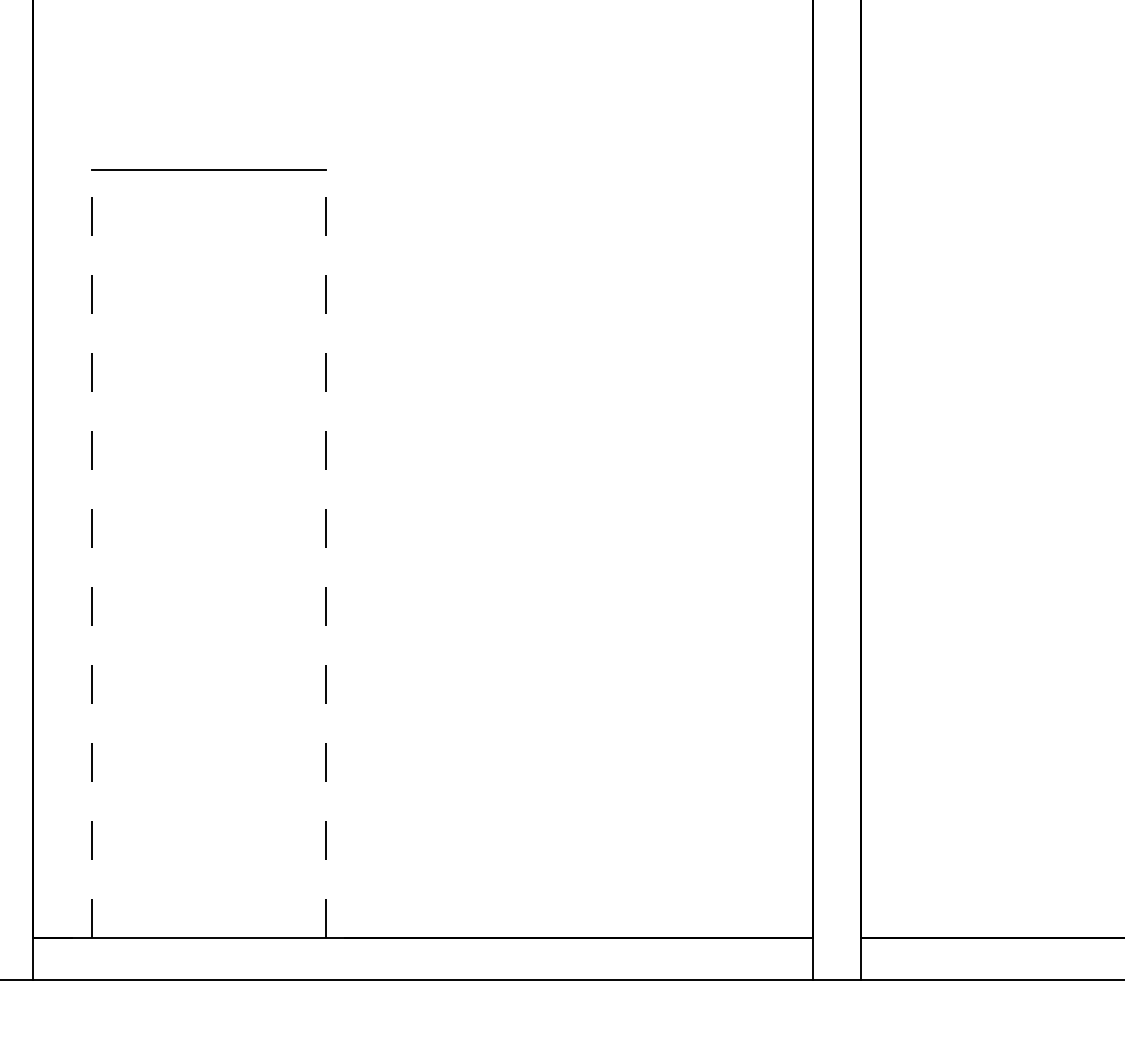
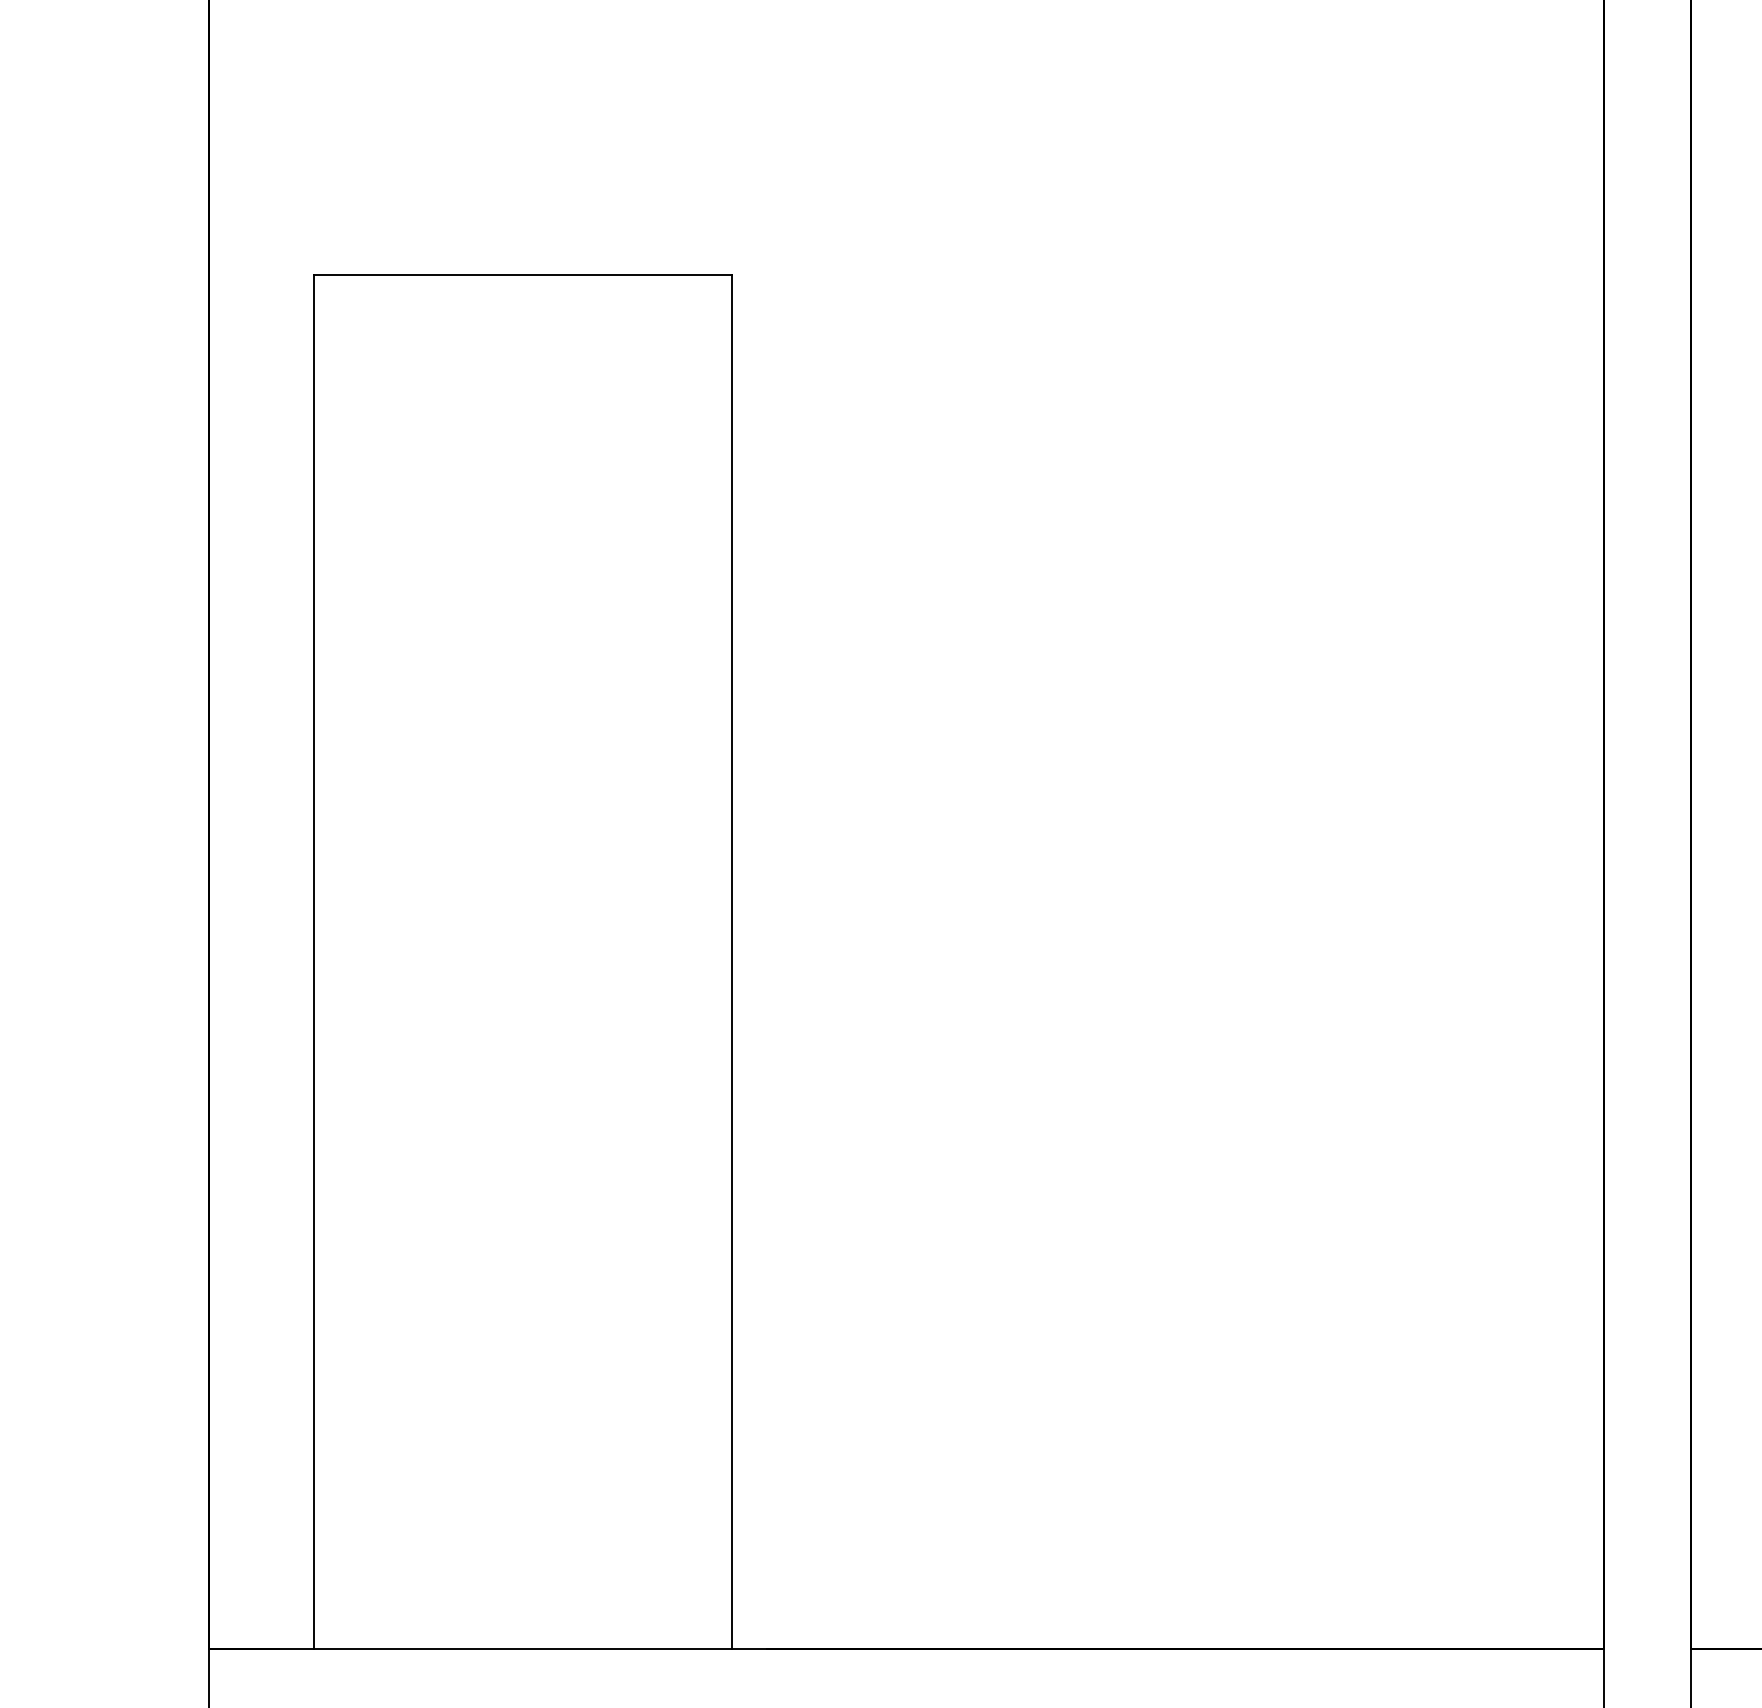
line: (91, 553) -> (312, 961), dashed -> solid
line: (325, 553) -> (731, 961), dashed -> solid

